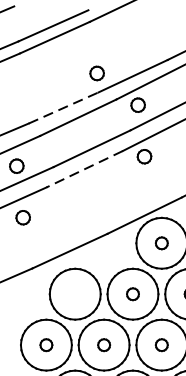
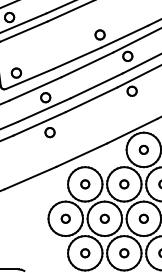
line: (63, 108) -> (77, 58), dashed -> solid
line: (84, 168) -> (91, 99), dashed -> solid
part: (75, 294) -> (85, 184), added

